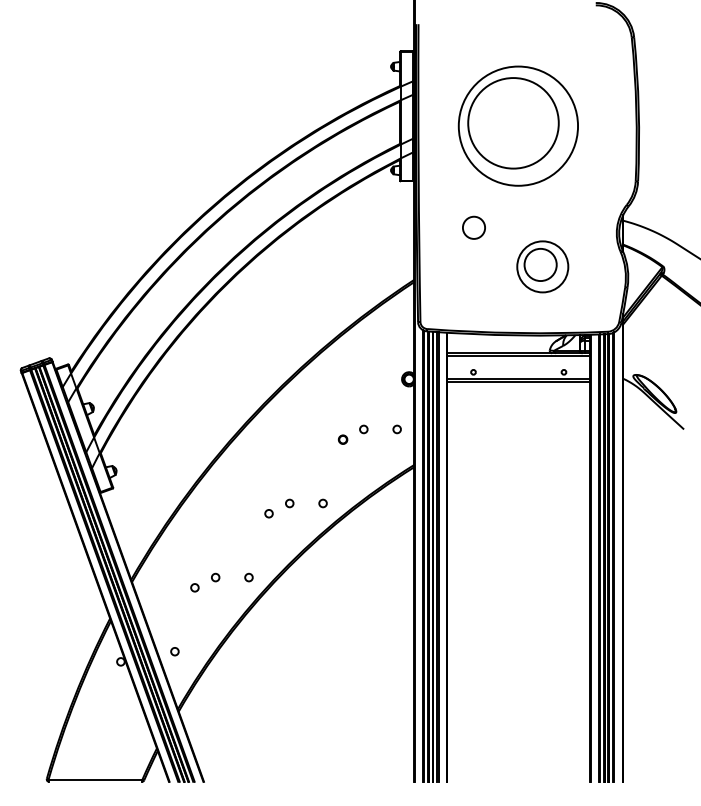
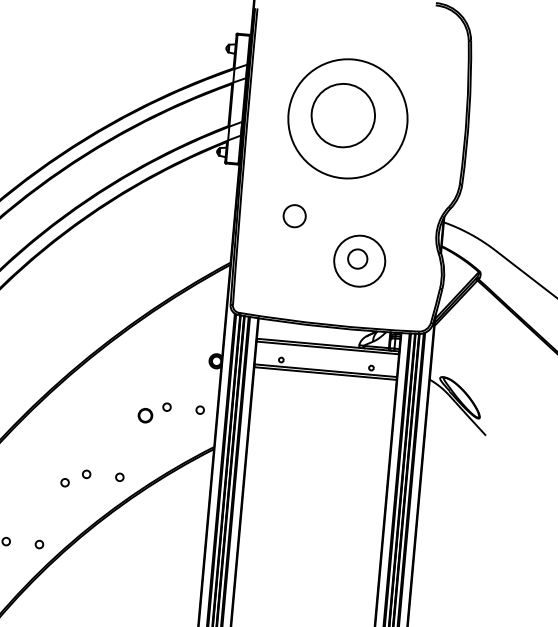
circle: (513, 123) -> (343, 115), size x0.7
circle: (540, 264) -> (357, 258), size x0.6
part: (342, 439) -> (144, 415), size x1.6

